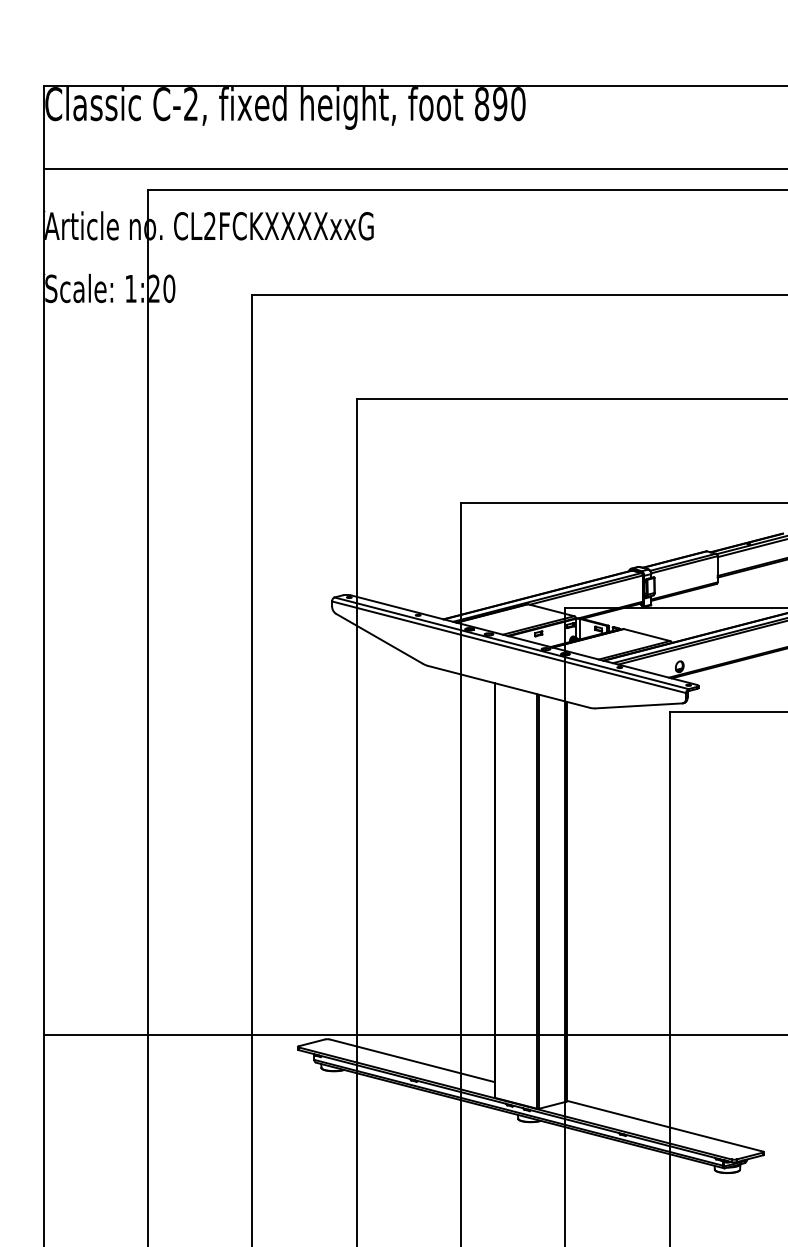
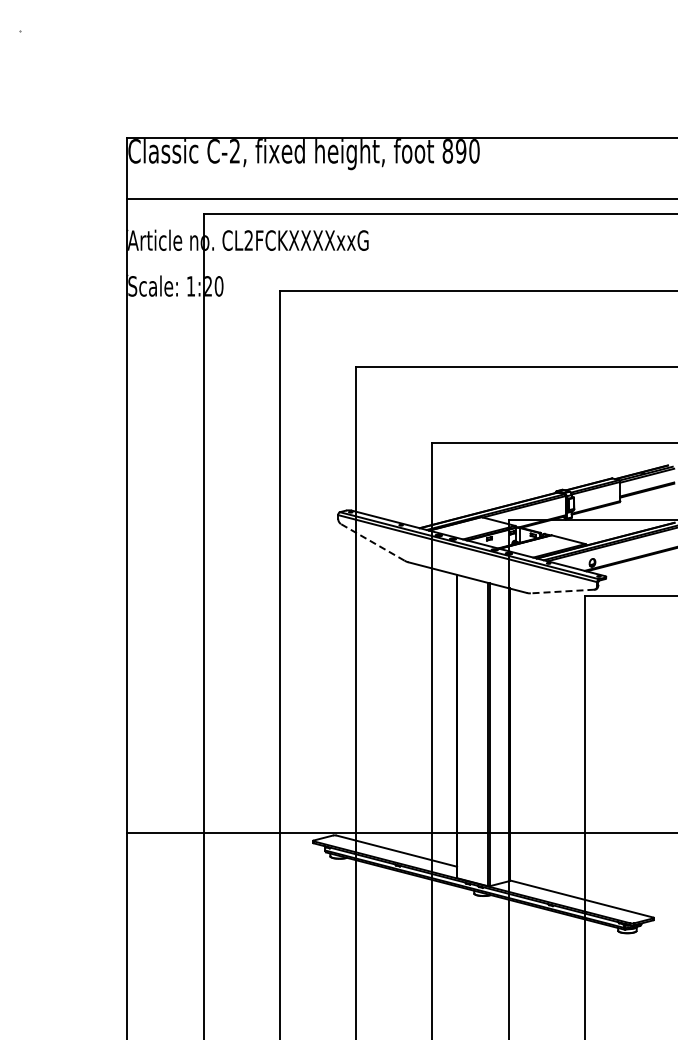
line: (379, 638) -> (372, 542), solid -> dashed
line: (638, 705) -> (562, 591), solid -> dashed

